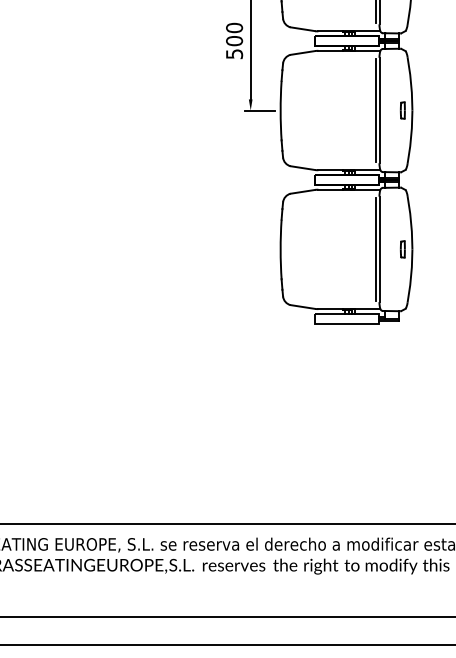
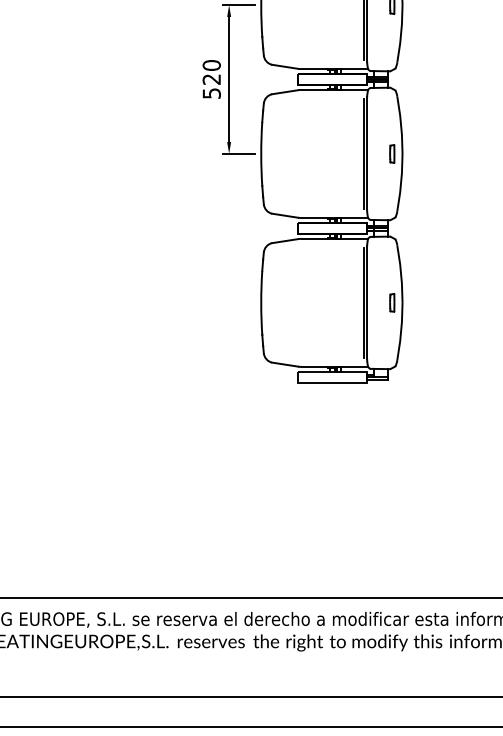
text: (234, 41) -> (211, 79), 500 -> 520

